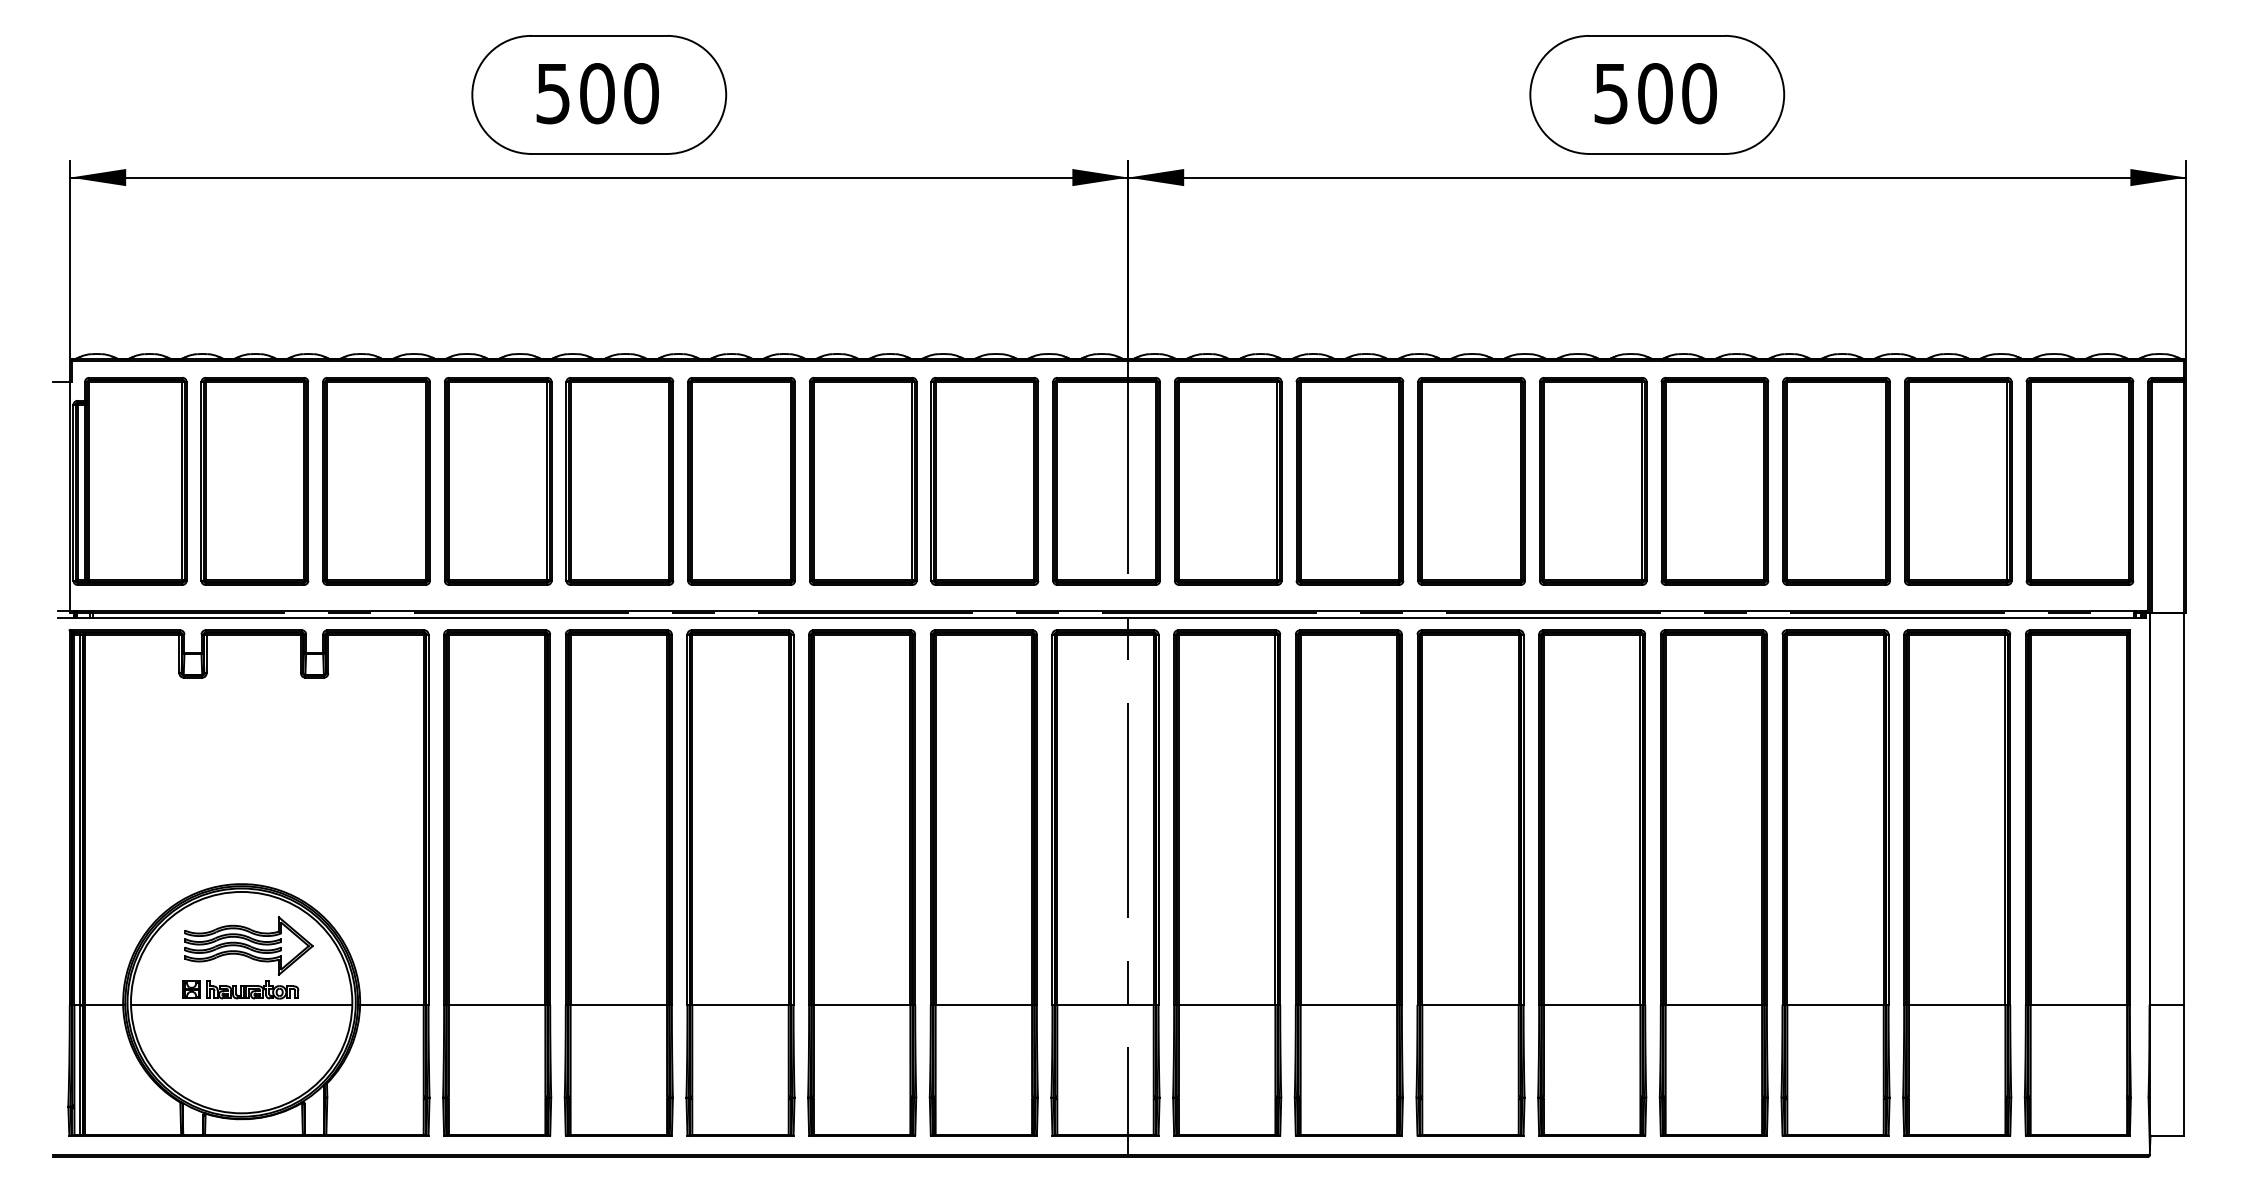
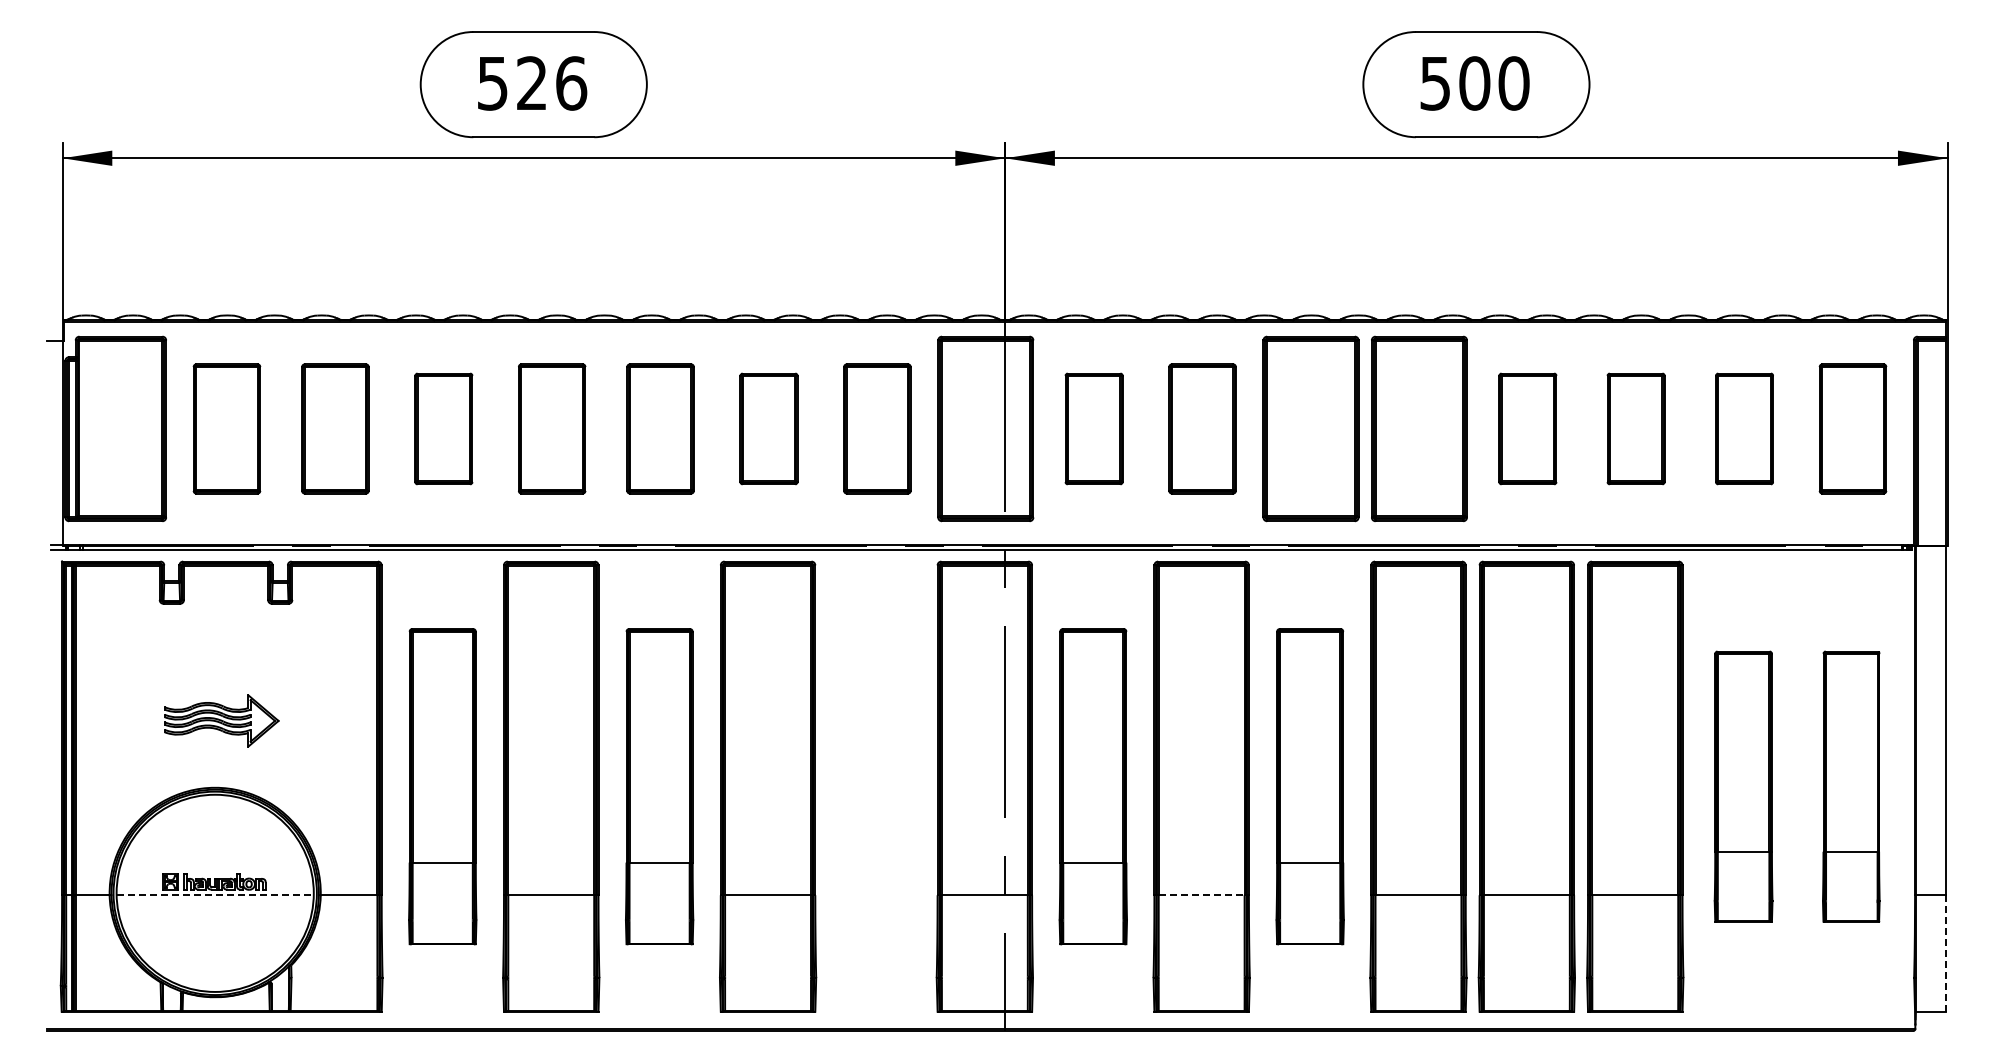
text: (619, 93) -> (551, 83), 500 -> 526
part: (254, 480) -> (226, 428), size x0.7
part: (376, 480) -> (335, 428), size x0.7
part: (497, 480) -> (443, 428), size x0.6
part: (619, 480) -> (551, 428), size x0.7
part: (741, 480) -> (660, 428), size x0.7
part: (862, 480) -> (768, 428), size x0.6
part: (985, 480) -> (877, 428), size x0.7
part: (1227, 480) -> (1093, 428), size x0.6
part: (1349, 480) -> (1202, 428), size x0.7
part: (1714, 480) -> (1527, 428), size x0.6
part: (1835, 480) -> (1635, 428), size x0.6
part: (1958, 480) -> (1744, 428), size x0.6
part: (2079, 480) -> (1852, 428), size x0.7
part: (496, 882) -> (442, 786), size x0.7
part: (740, 882) -> (659, 786), size x0.7
part: (983, 882) -> (876, 786), removed
part: (1227, 882) -> (1093, 786), size x0.7
part: (1471, 882) -> (1310, 786), size x0.7
part: (1957, 882) -> (1743, 786), size x0.6
part: (2078, 882) -> (1851, 786), size x0.6
part: (248, 945) -> (221, 720), moved
line: (241, 1005) -> (215, 895), solid -> dashed
line: (1348, 1005) -> (1201, 895), solid -> dashed
line: (2183, 1070) -> (1945, 953), solid -> dashed

